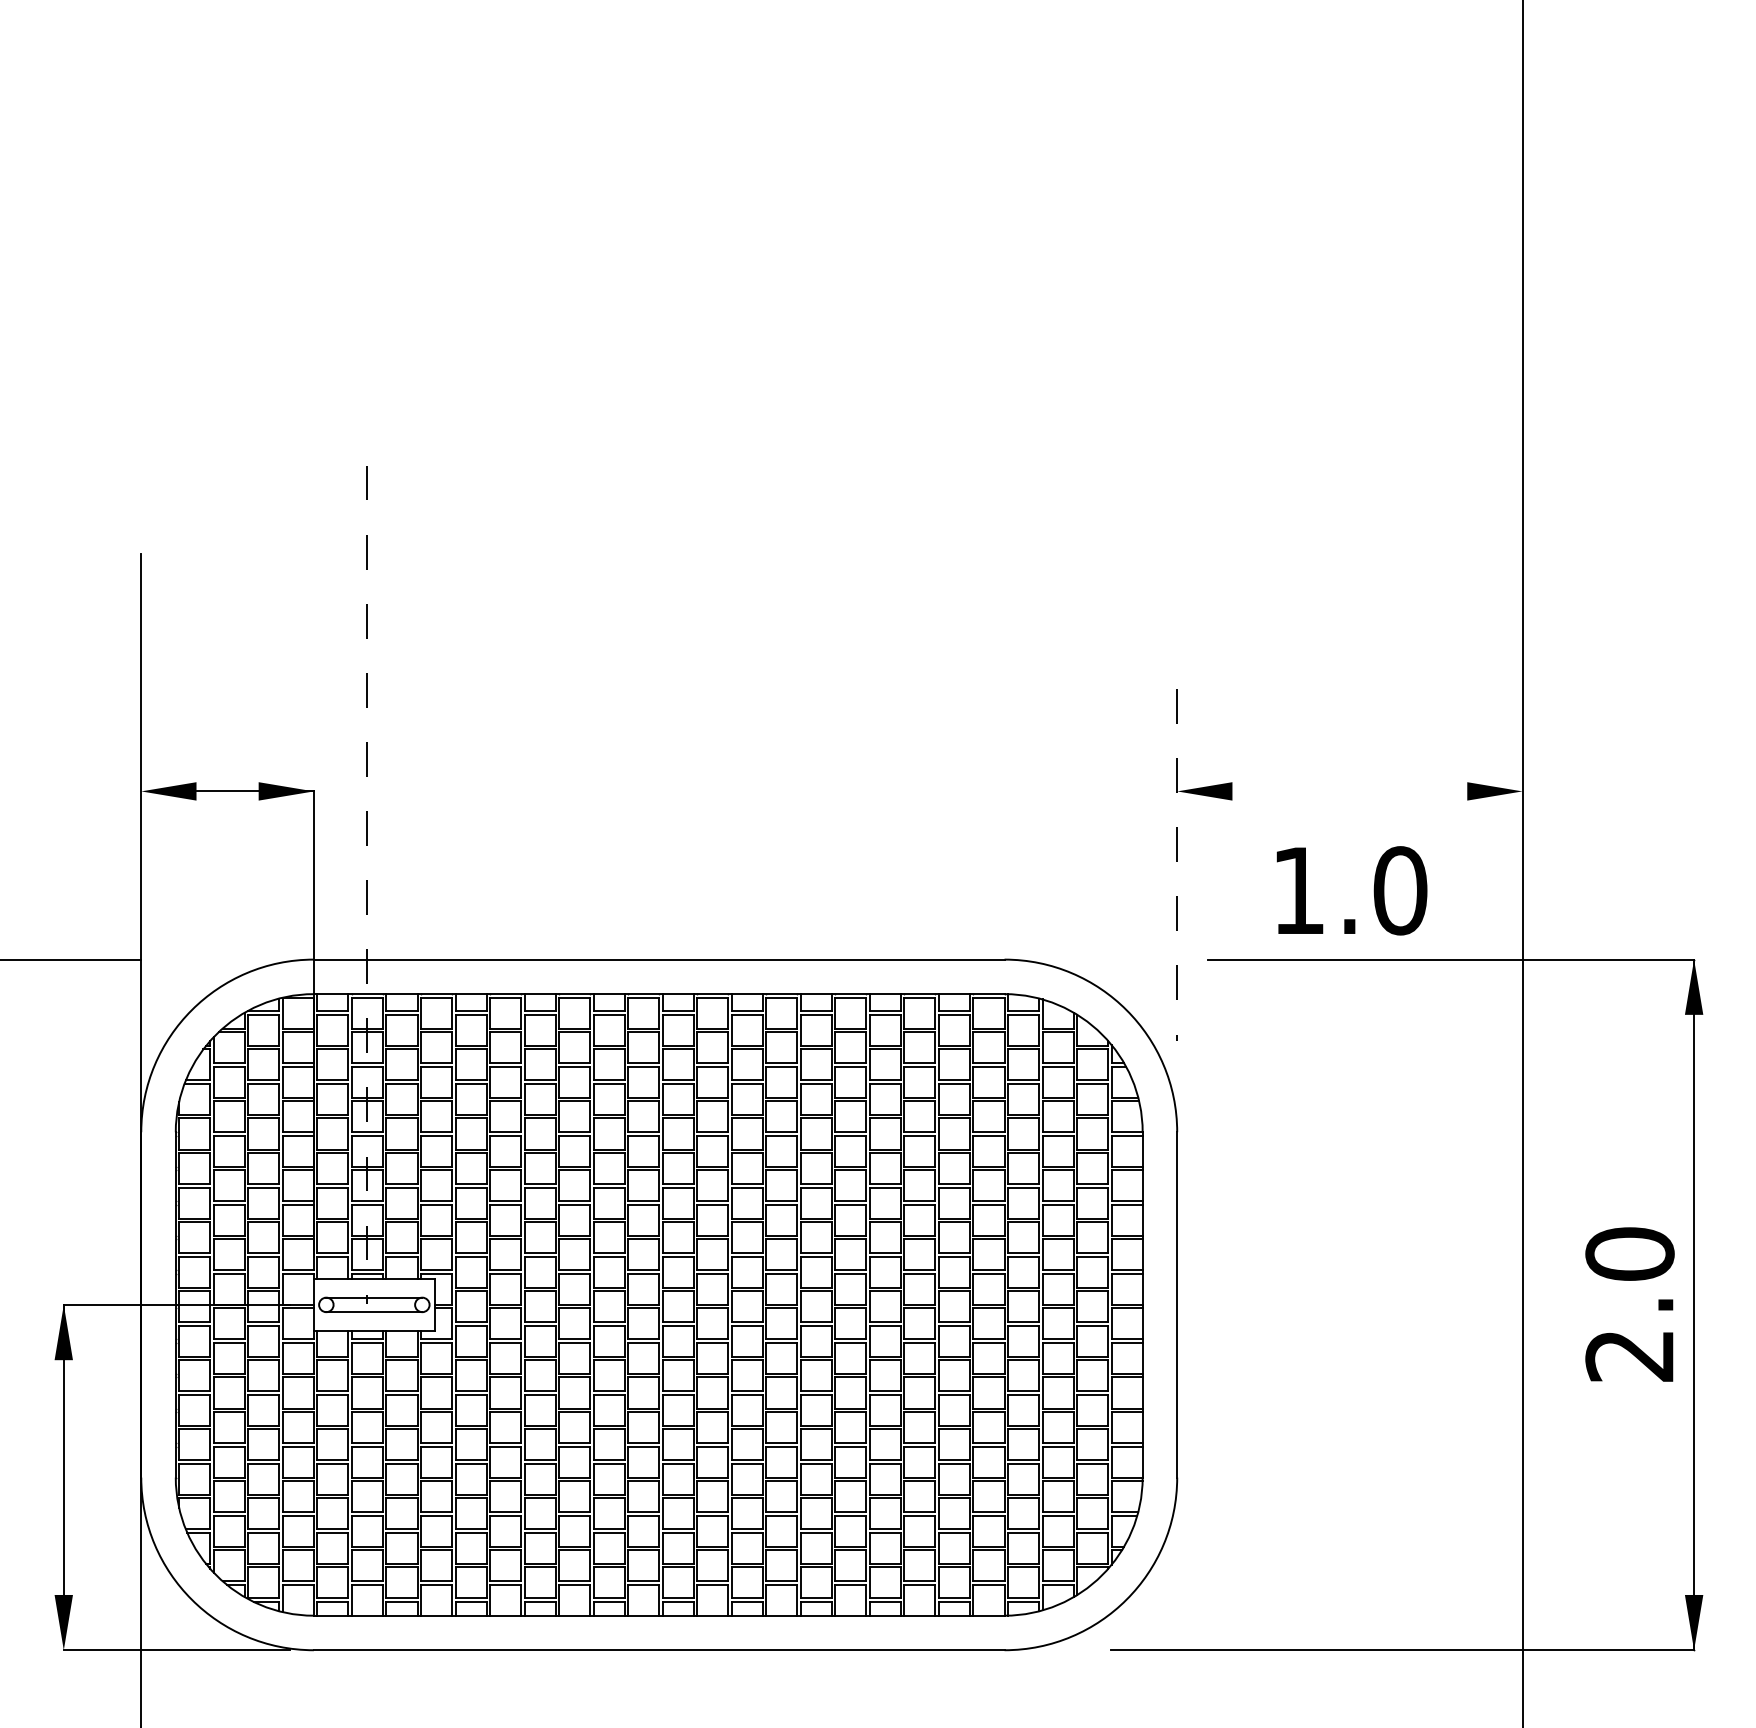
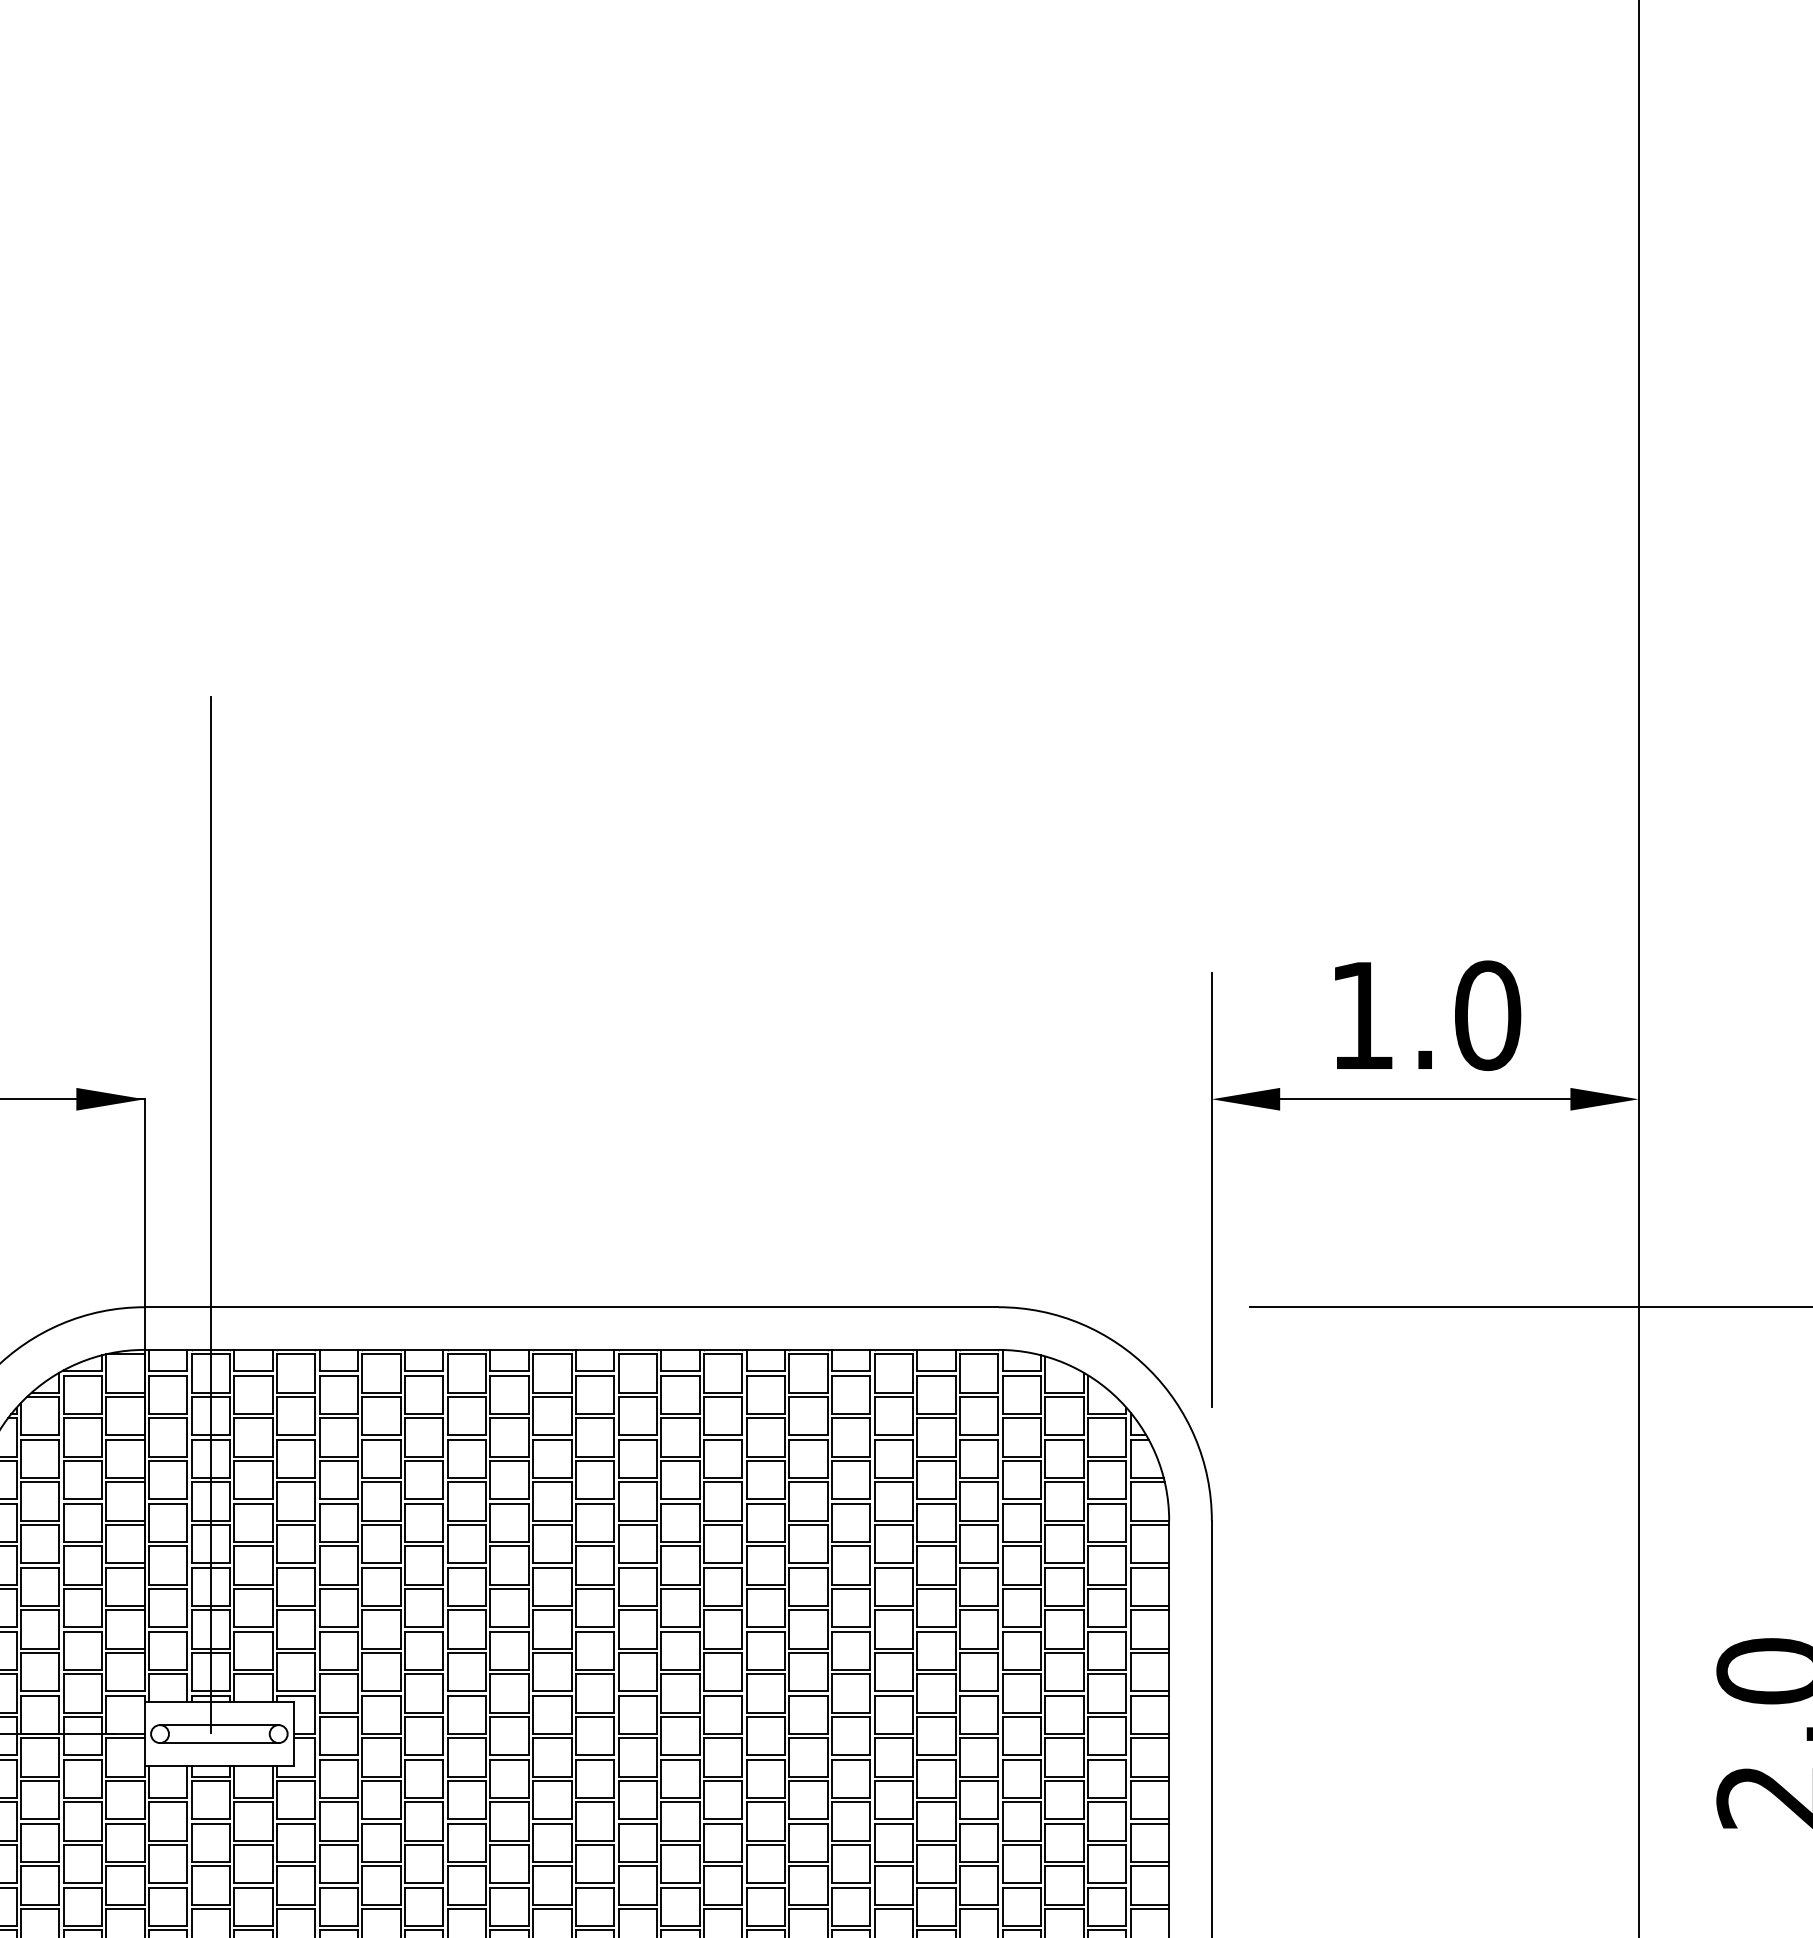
line: (1349, 791) -> (1424, 1099), added
line: (1177, 864) -> (1212, 1189), dashed -> solid
line: (367, 885) -> (210, 1215), dashed -> solid
text: (1351, 890) -> (1427, 1015), moved

